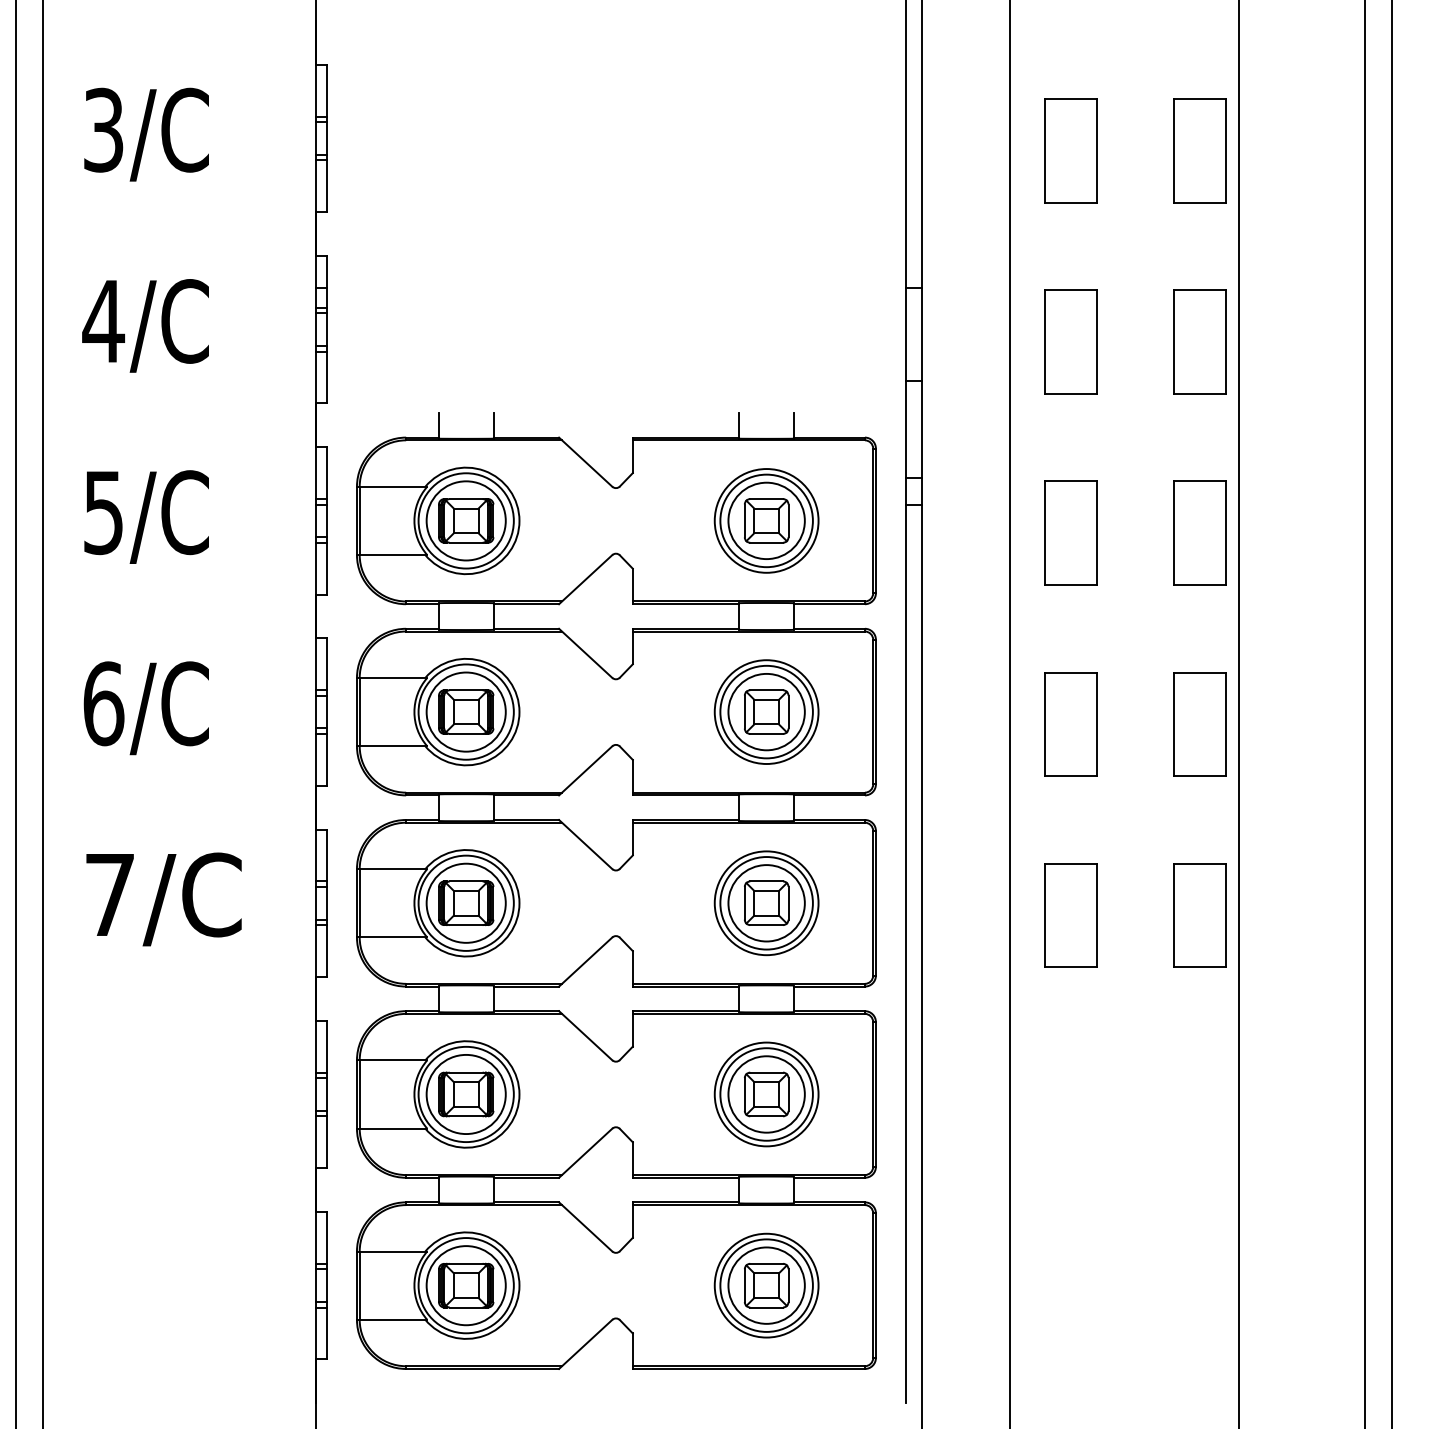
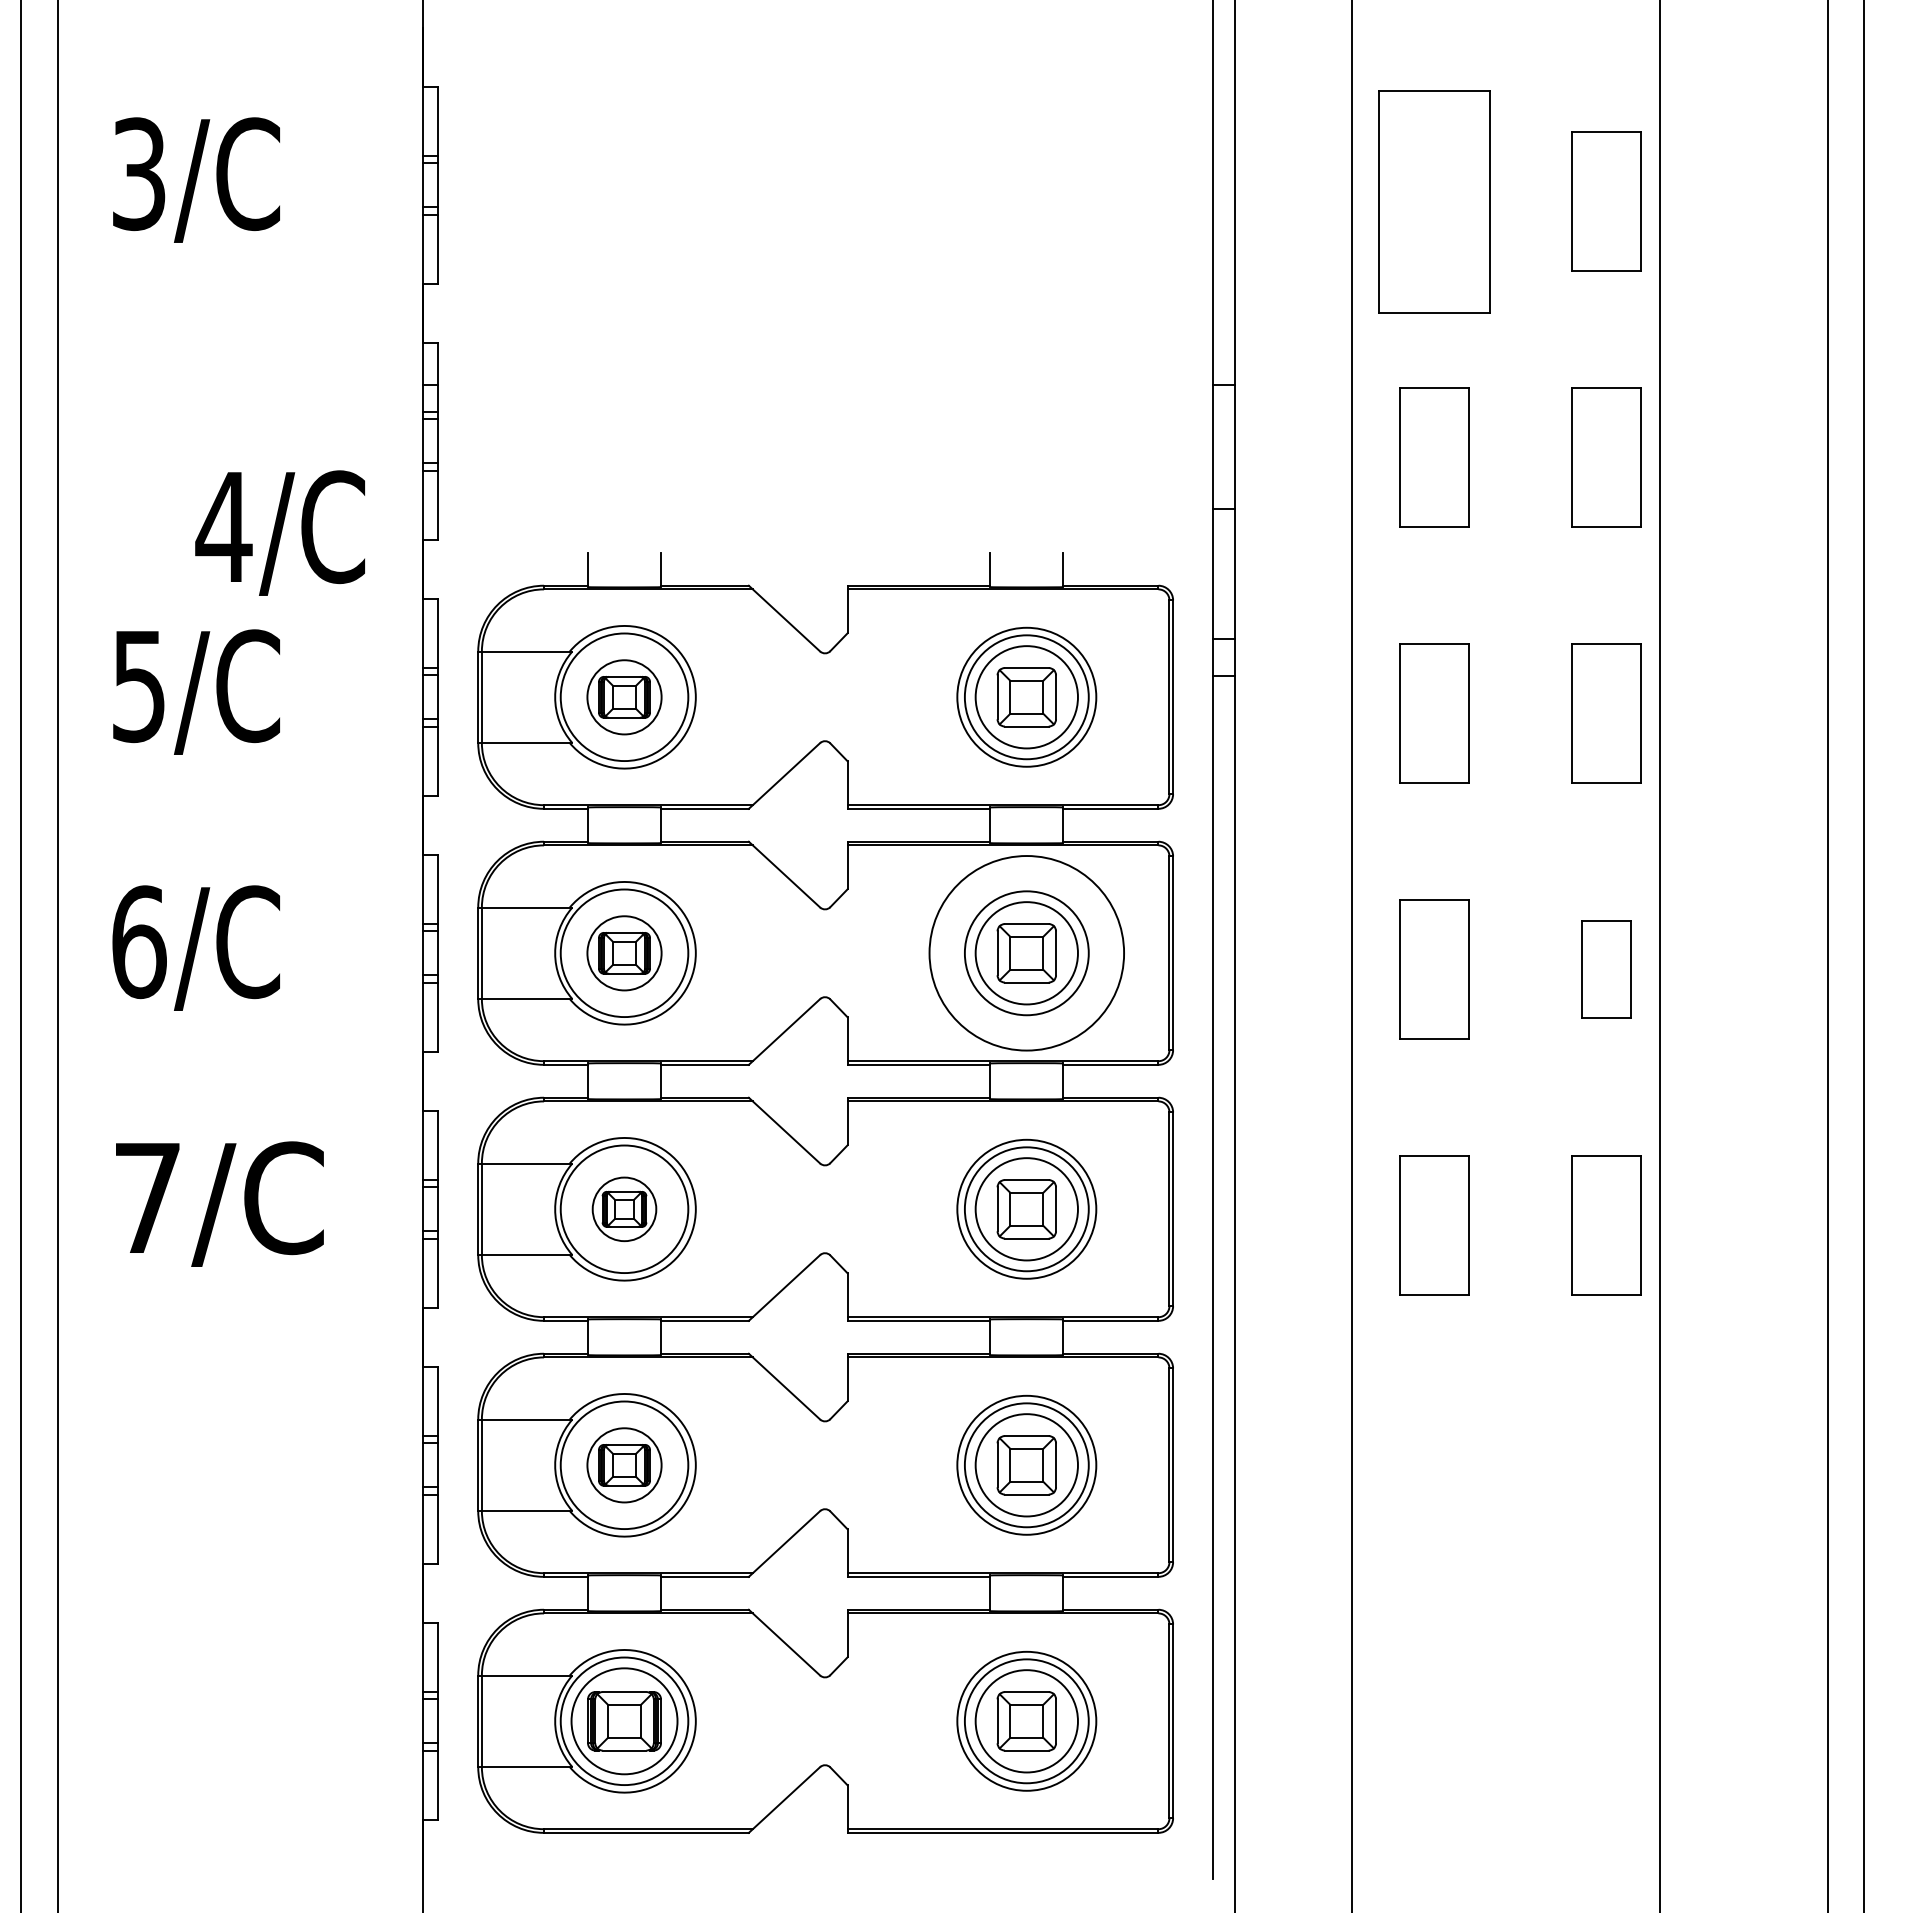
part: (1071, 150) -> (1434, 201), size x1.6
text: (145, 325) -> (279, 532), moved
part: (466, 521) -> (624, 697), size x0.7
circle: (766, 711) -> (1026, 952), size x1.4
part: (466, 712) -> (624, 953), size x0.7
part: (1199, 724) -> (1606, 969), size x0.7
part: (466, 903) -> (624, 1209), size x0.6
part: (466, 1094) -> (624, 1465), size x0.7

